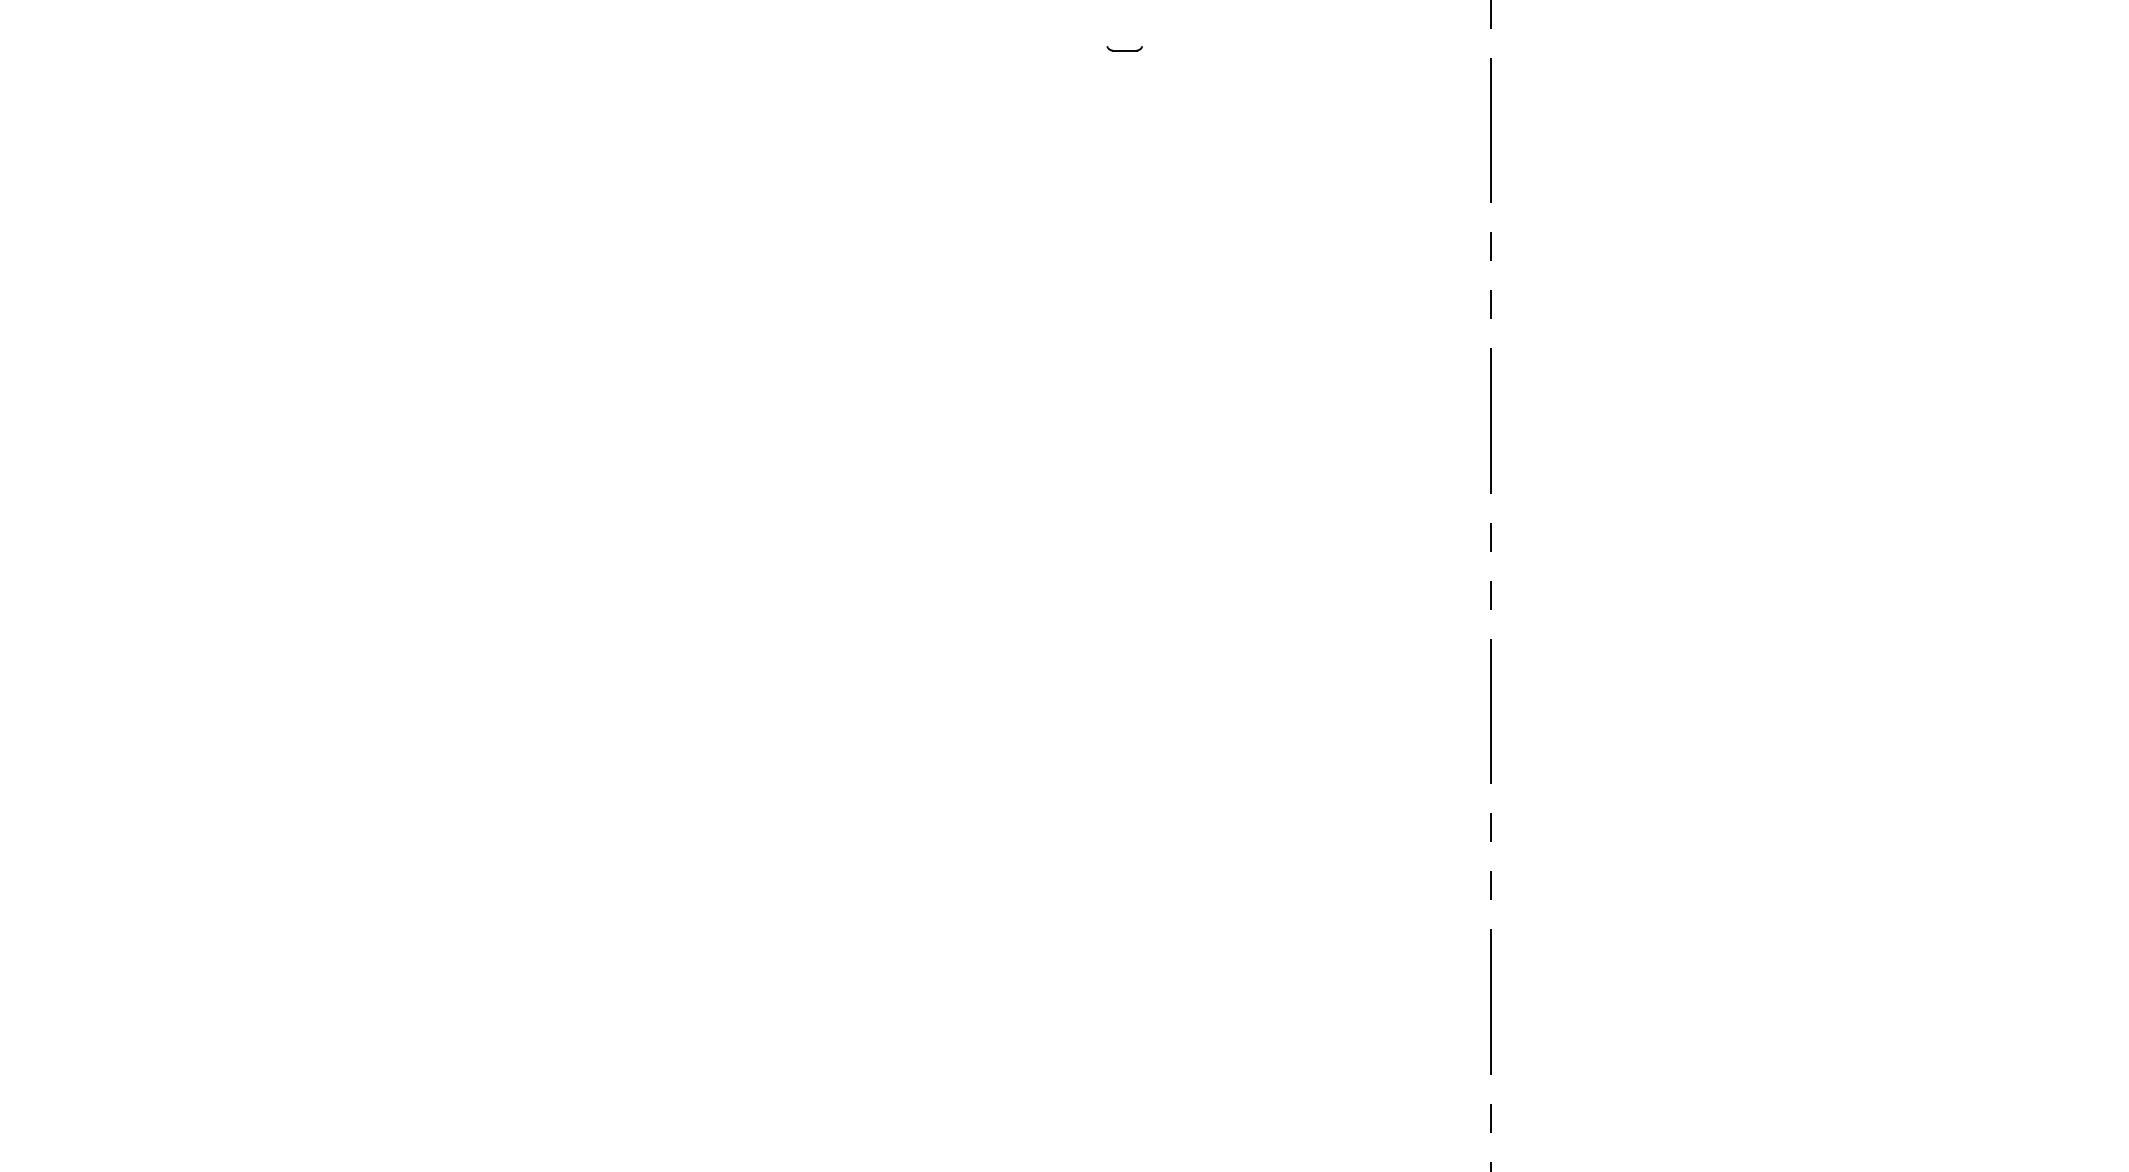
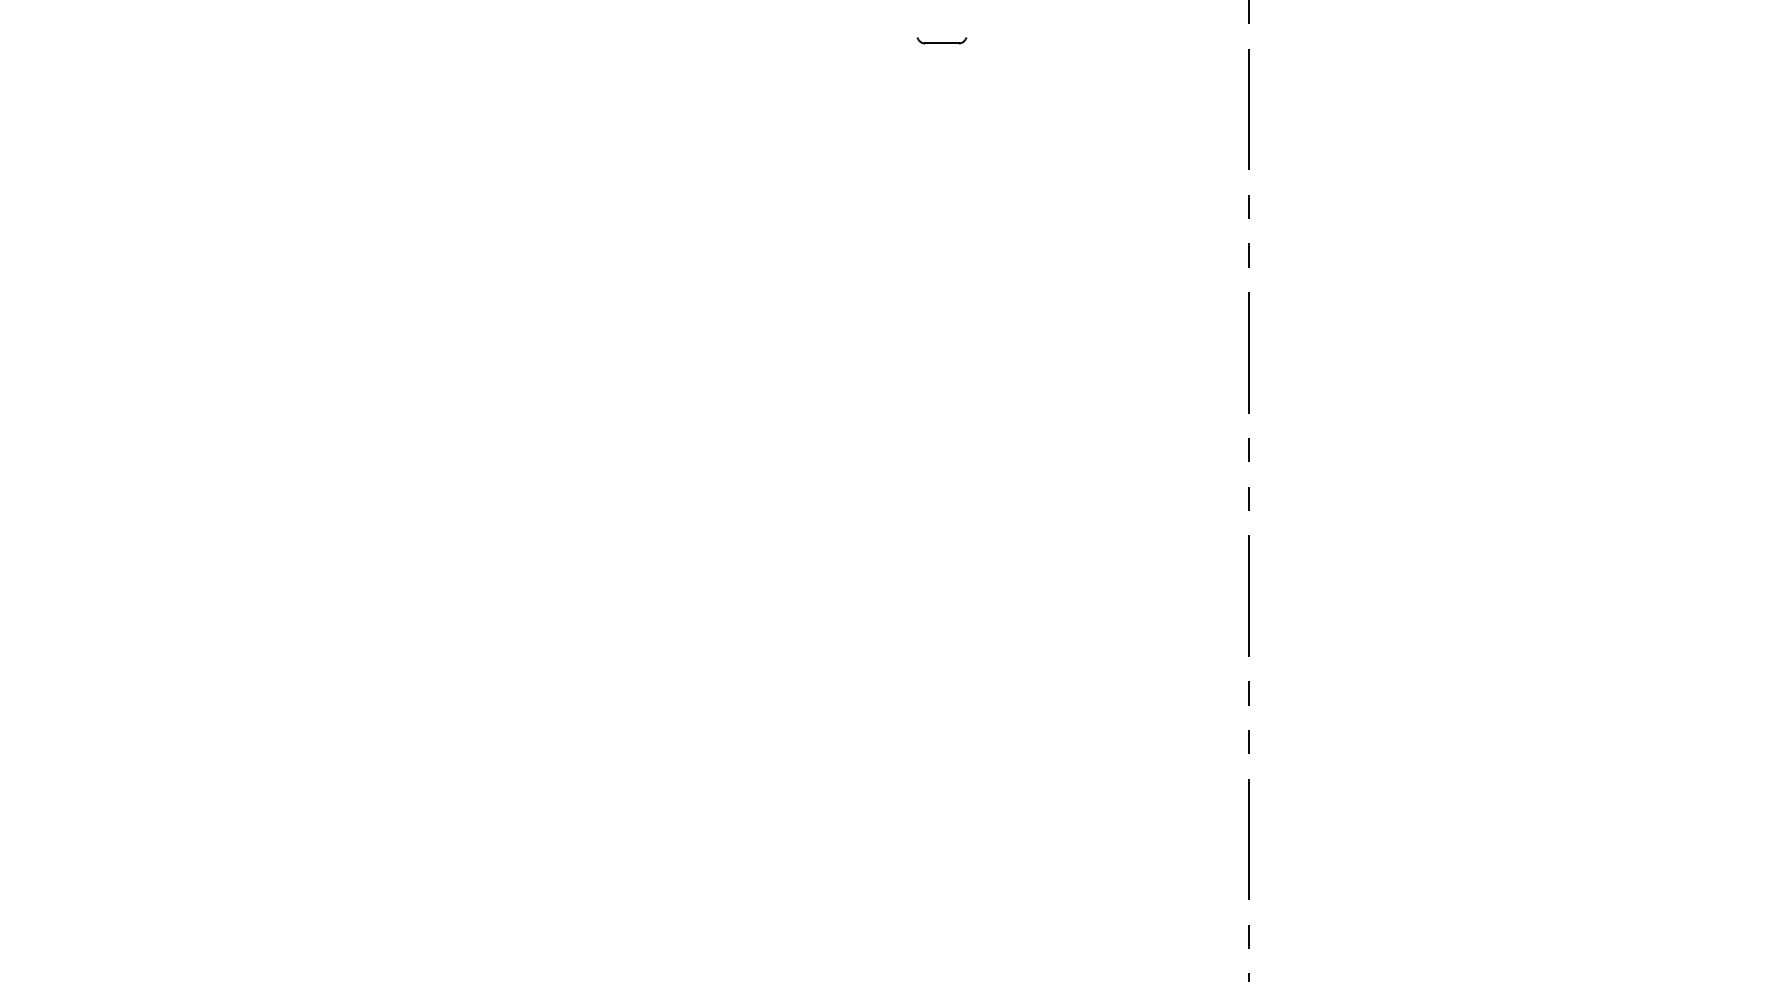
part: (1124, 48) -> (941, 40), size x1.67

